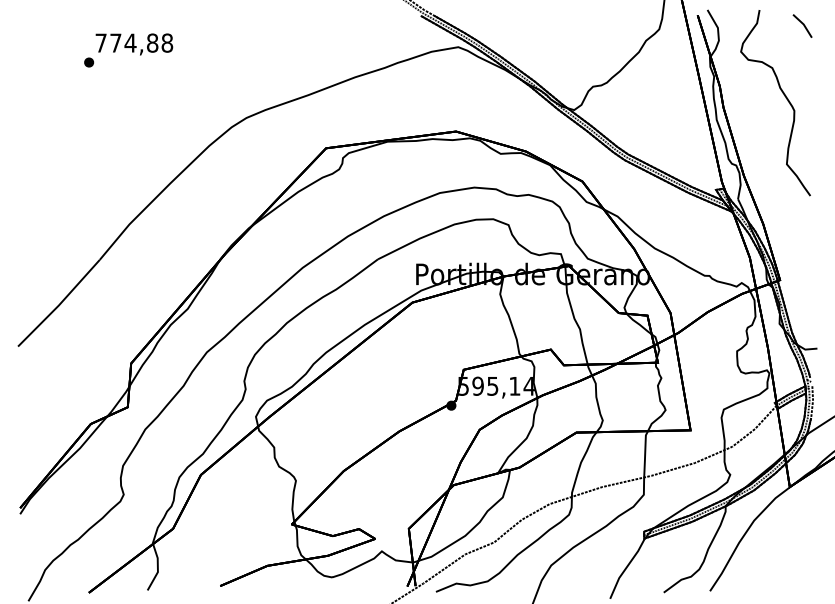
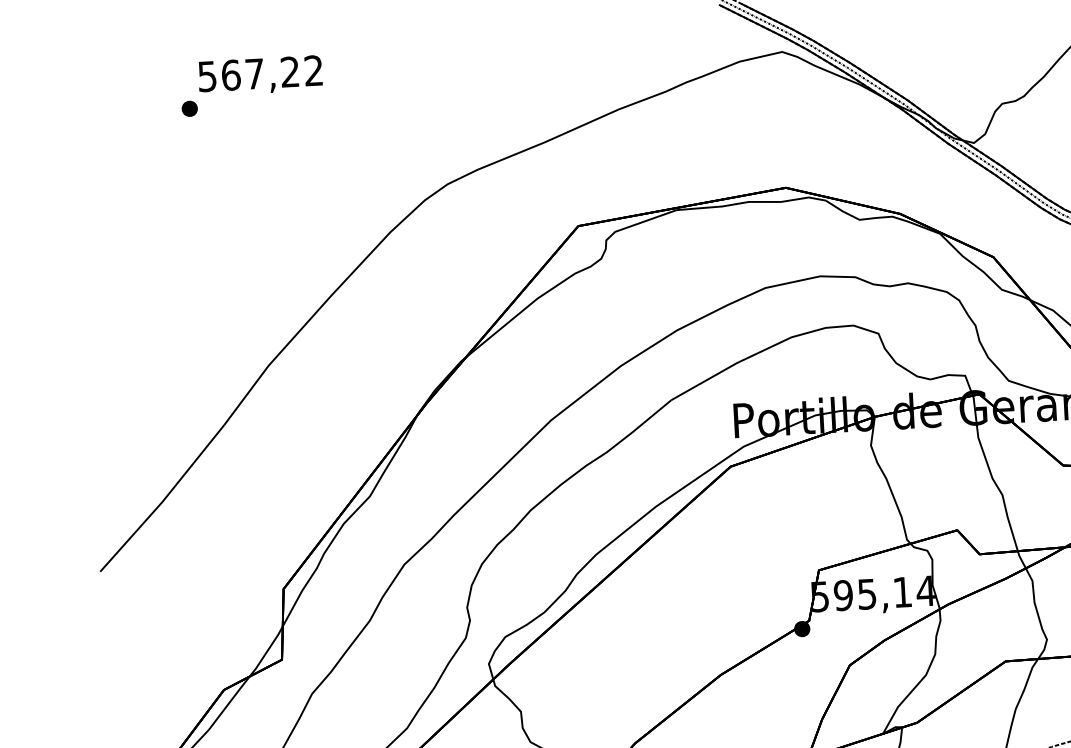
text: (134, 42) -> (261, 72), 774,88 -> 567,22

